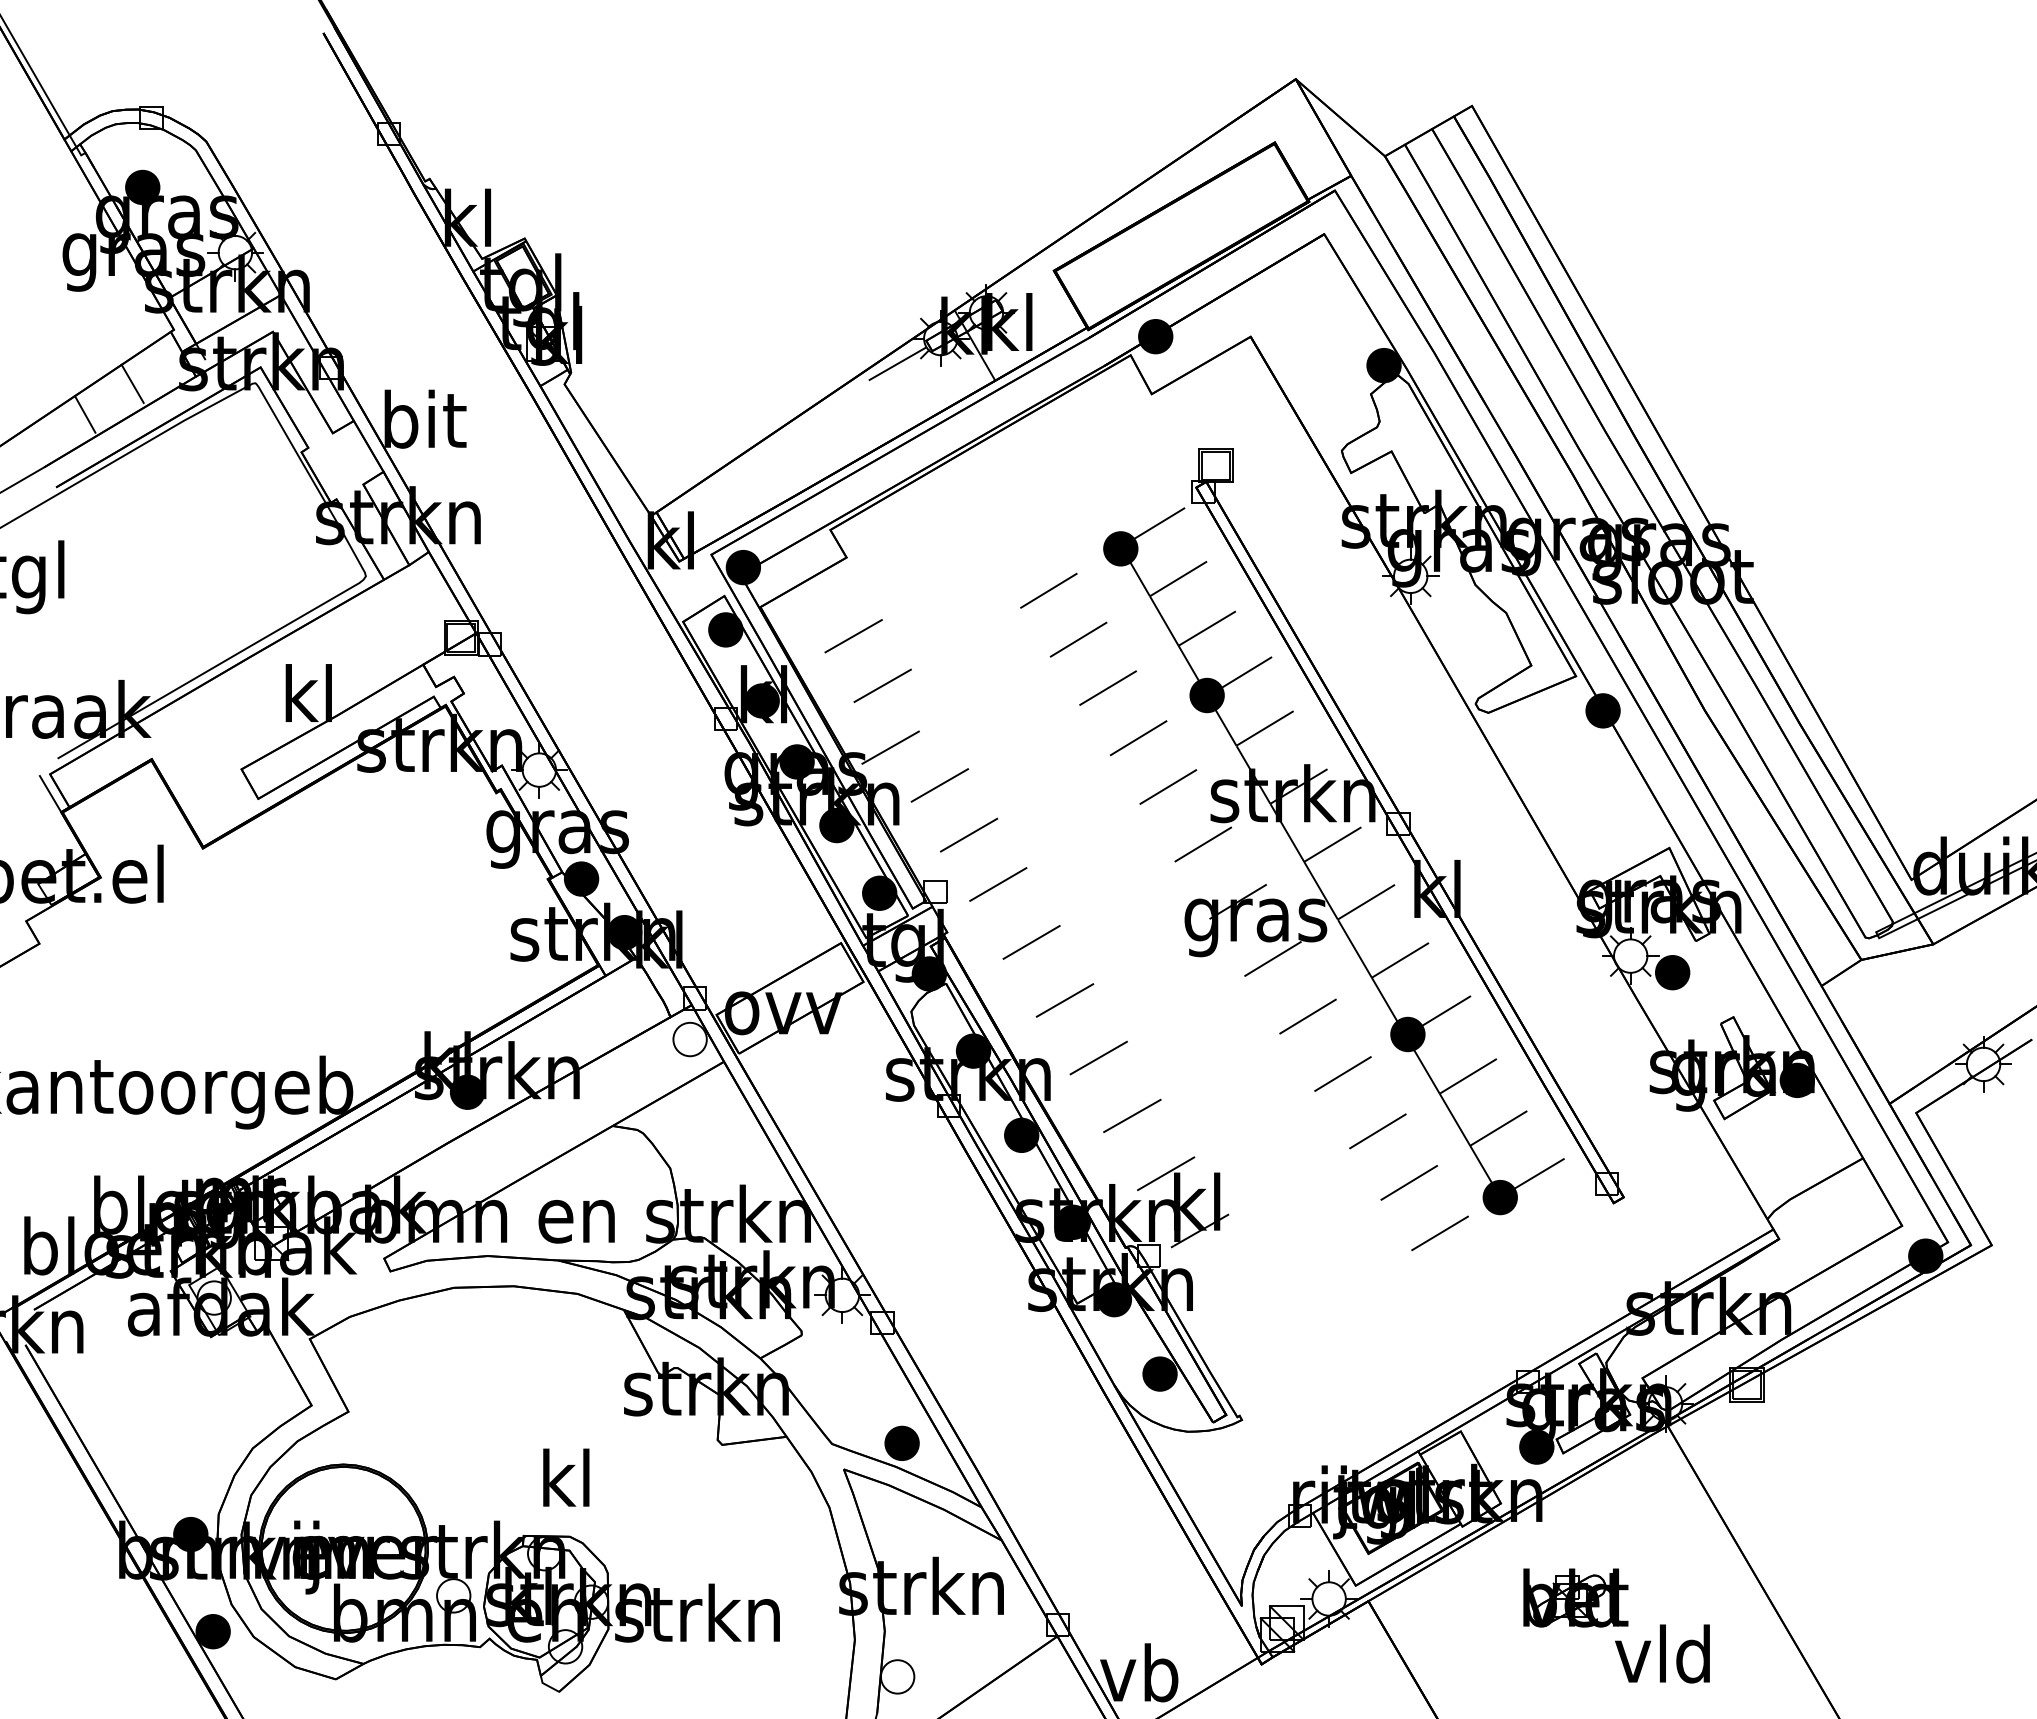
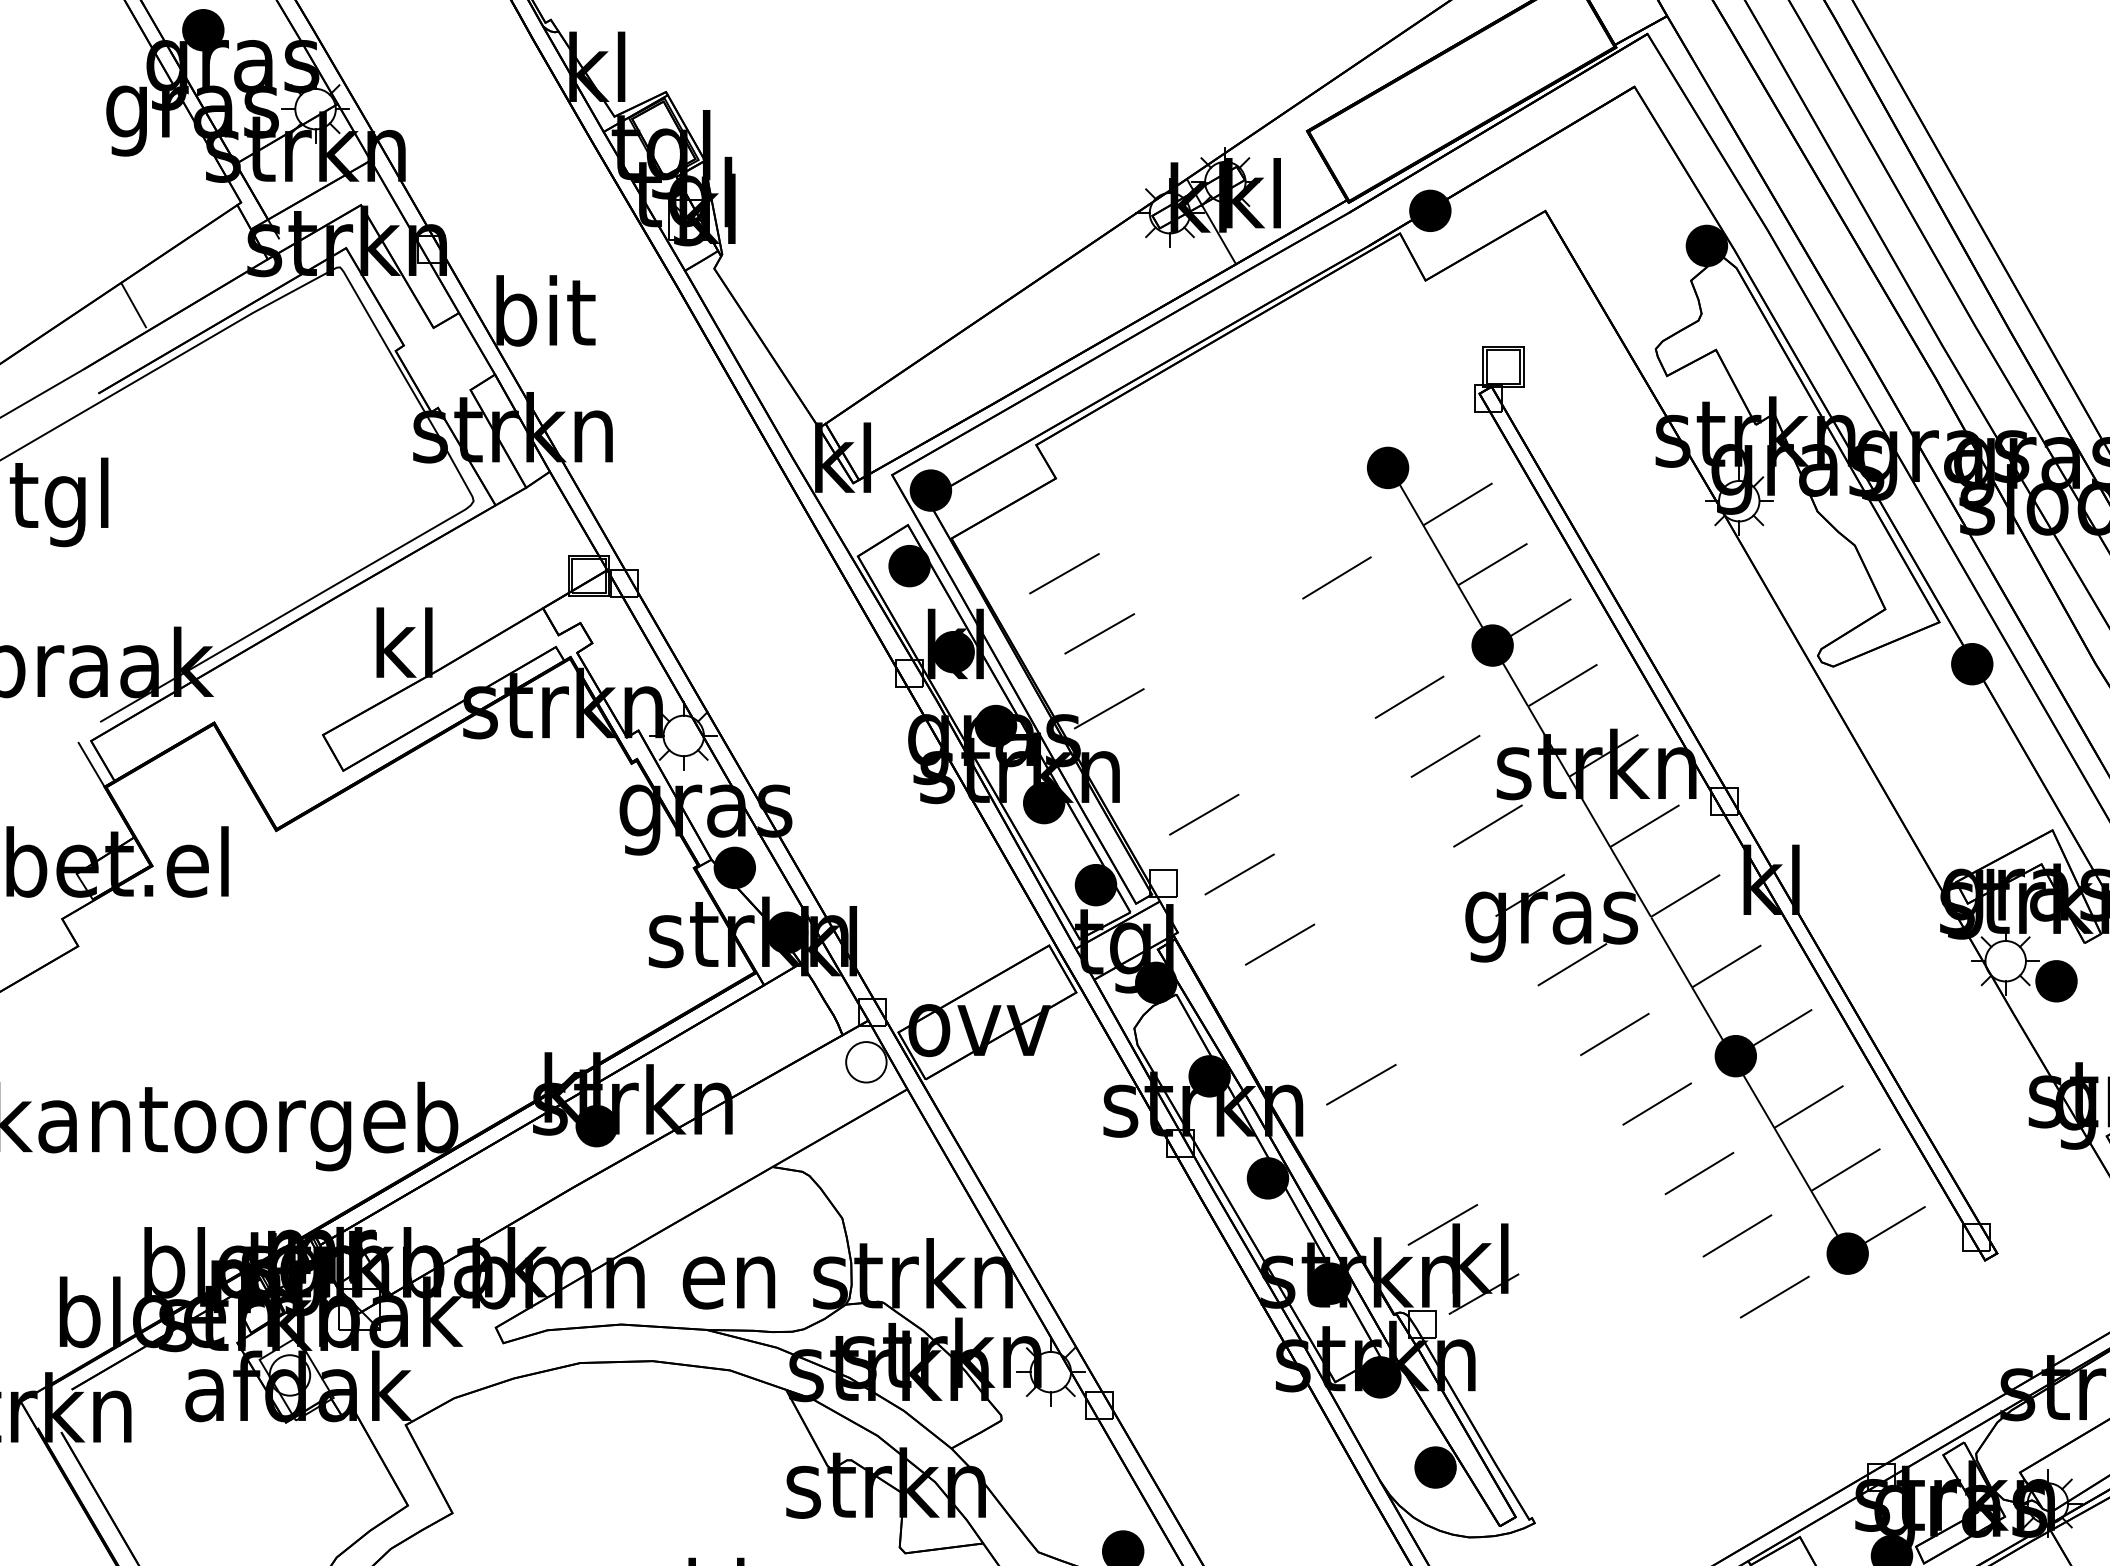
line: (895, 364) -> (1115, 244), removed
line: (132, 383) -> (190, 267), removed
line: (1162, 521) -> (1438, 434), removed
line: (1048, 590) -> (1300, 518), removed
line: (1107, 687) -> (1371, 635), removed
line: (939, 785) -> (1168, 754), removed
line: (1064, 1000) -> (1319, 1015), removed
line: (1132, 1115) -> (1402, 1154), removed

